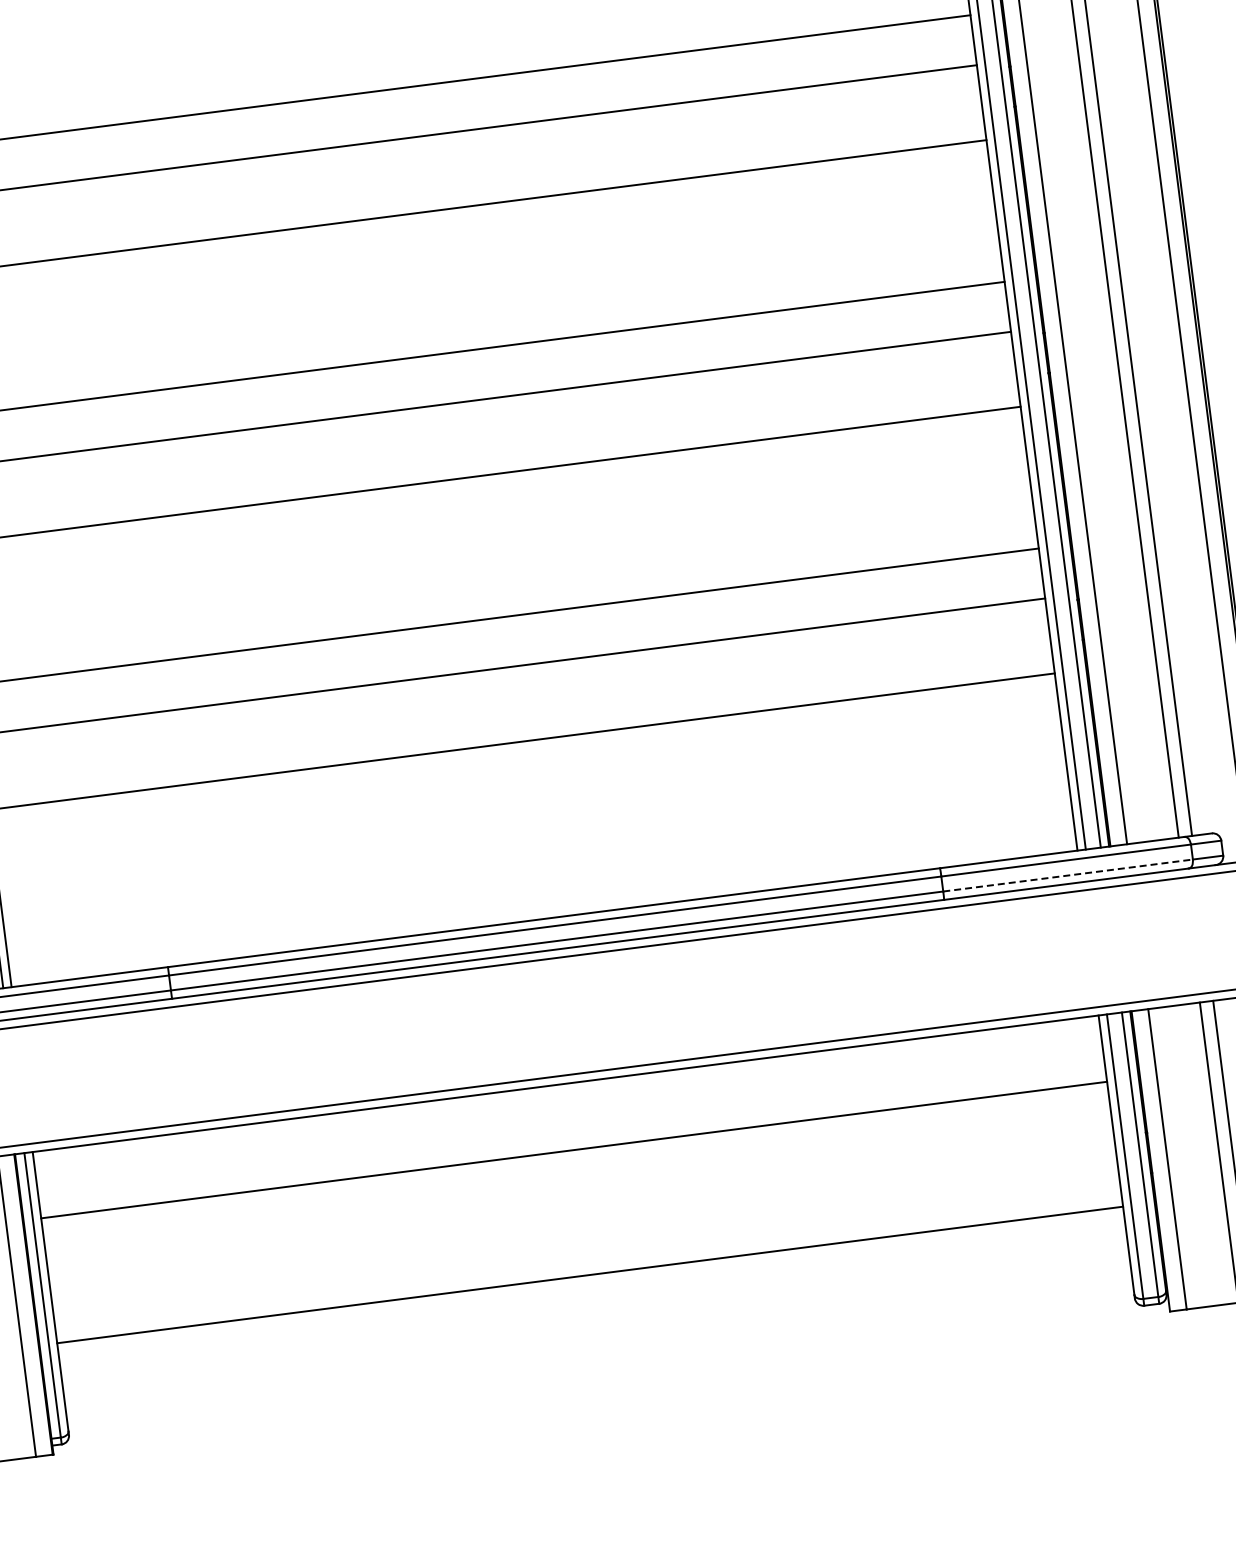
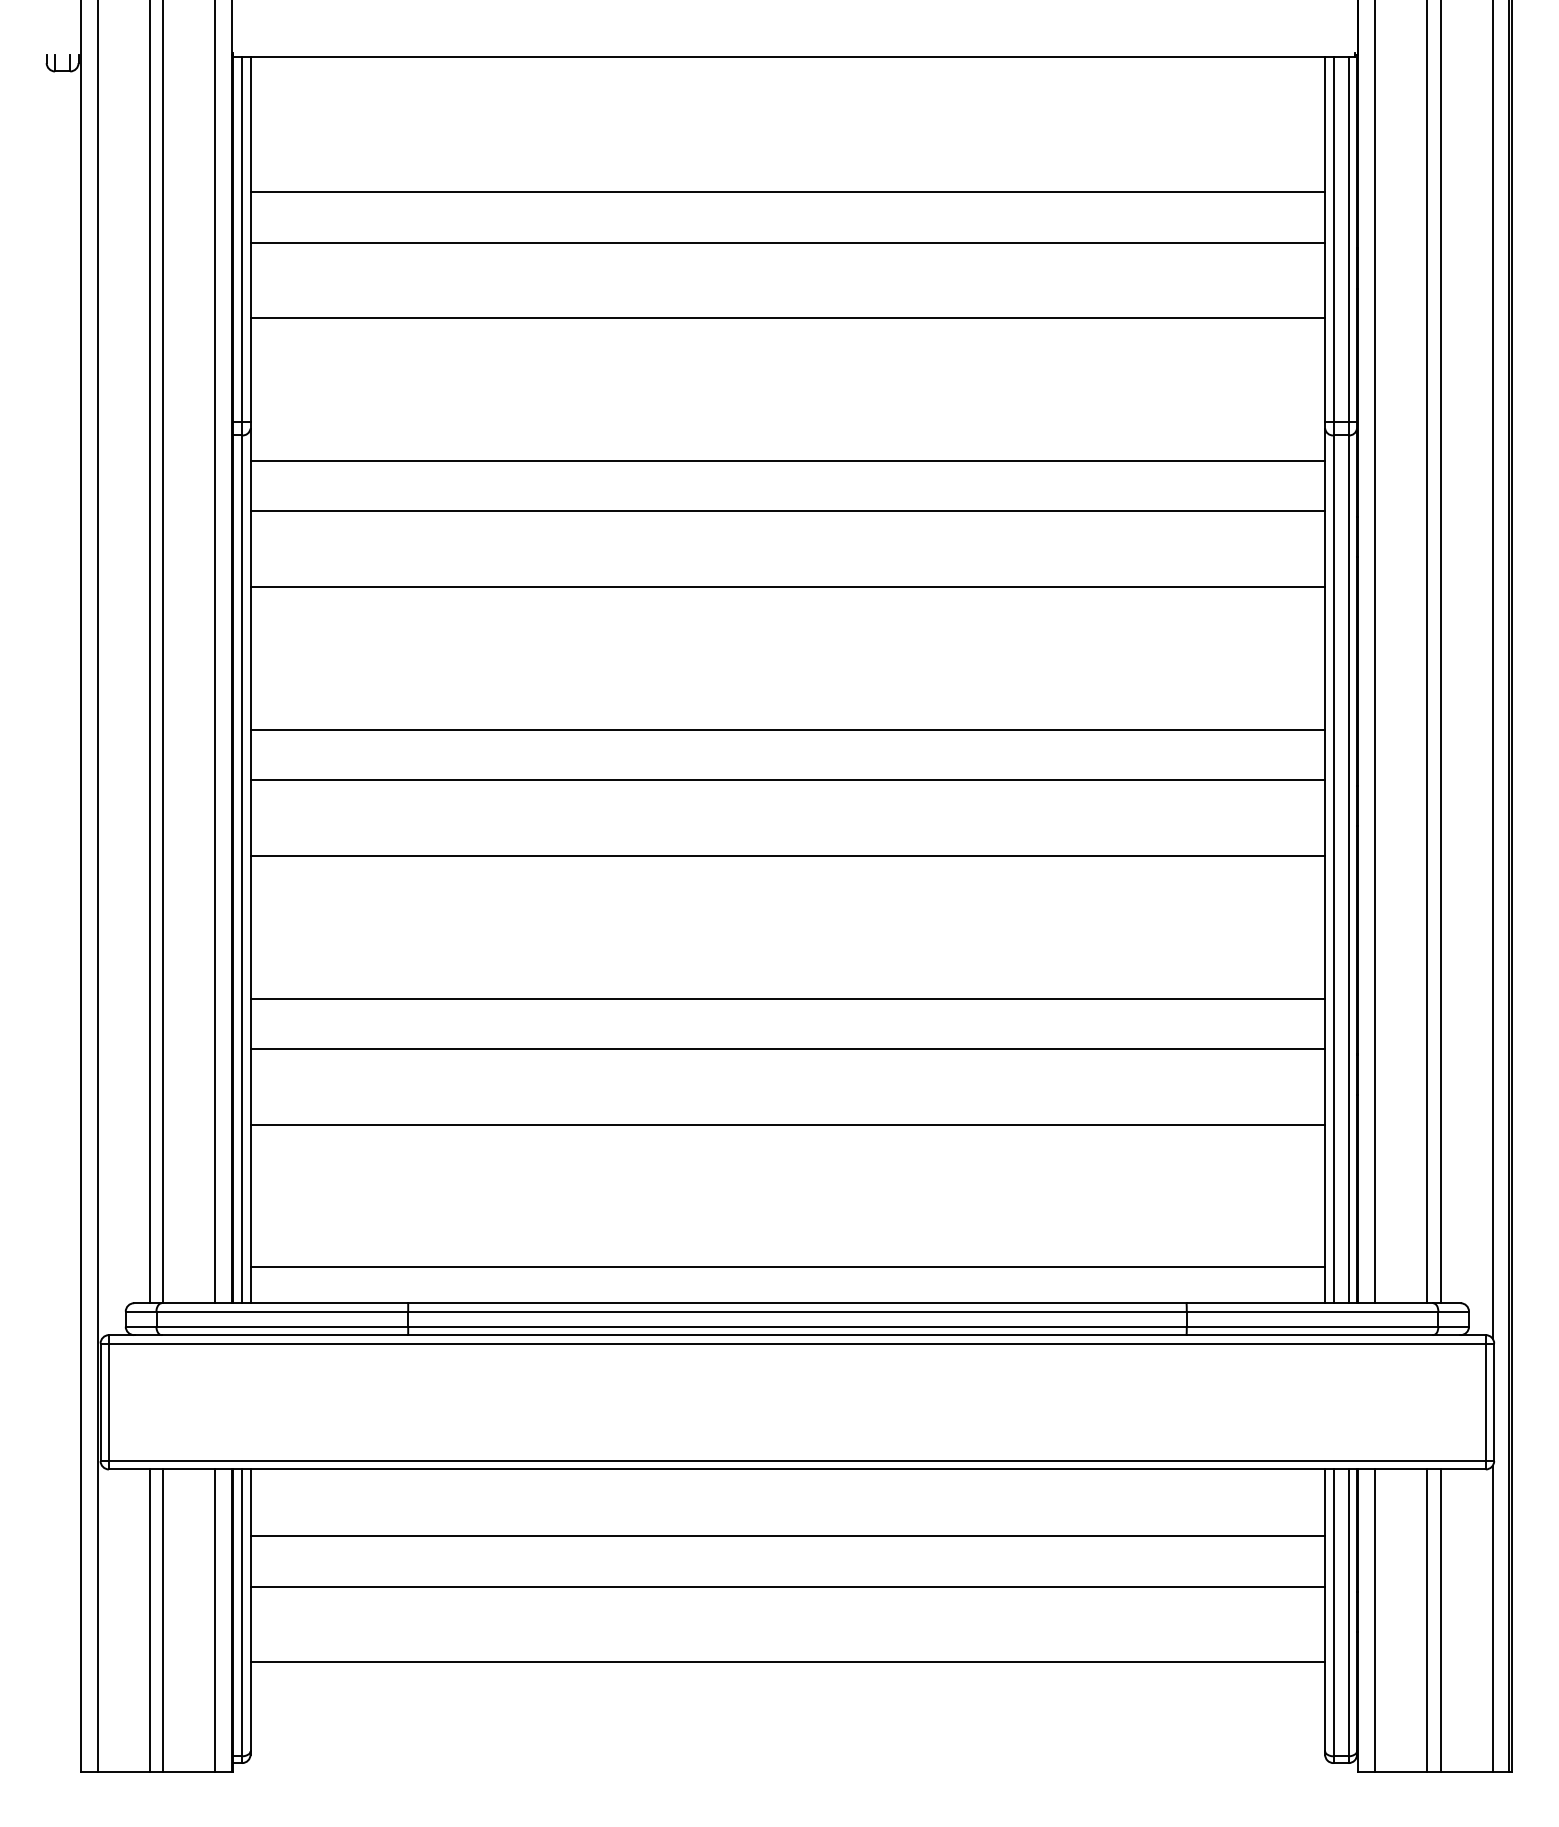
line: (1067, 875) -> (1312, 1326), dashed -> solid
line: (539, 883) -> (787, 1267), added
line: (580, 1199) -> (787, 1586), added

